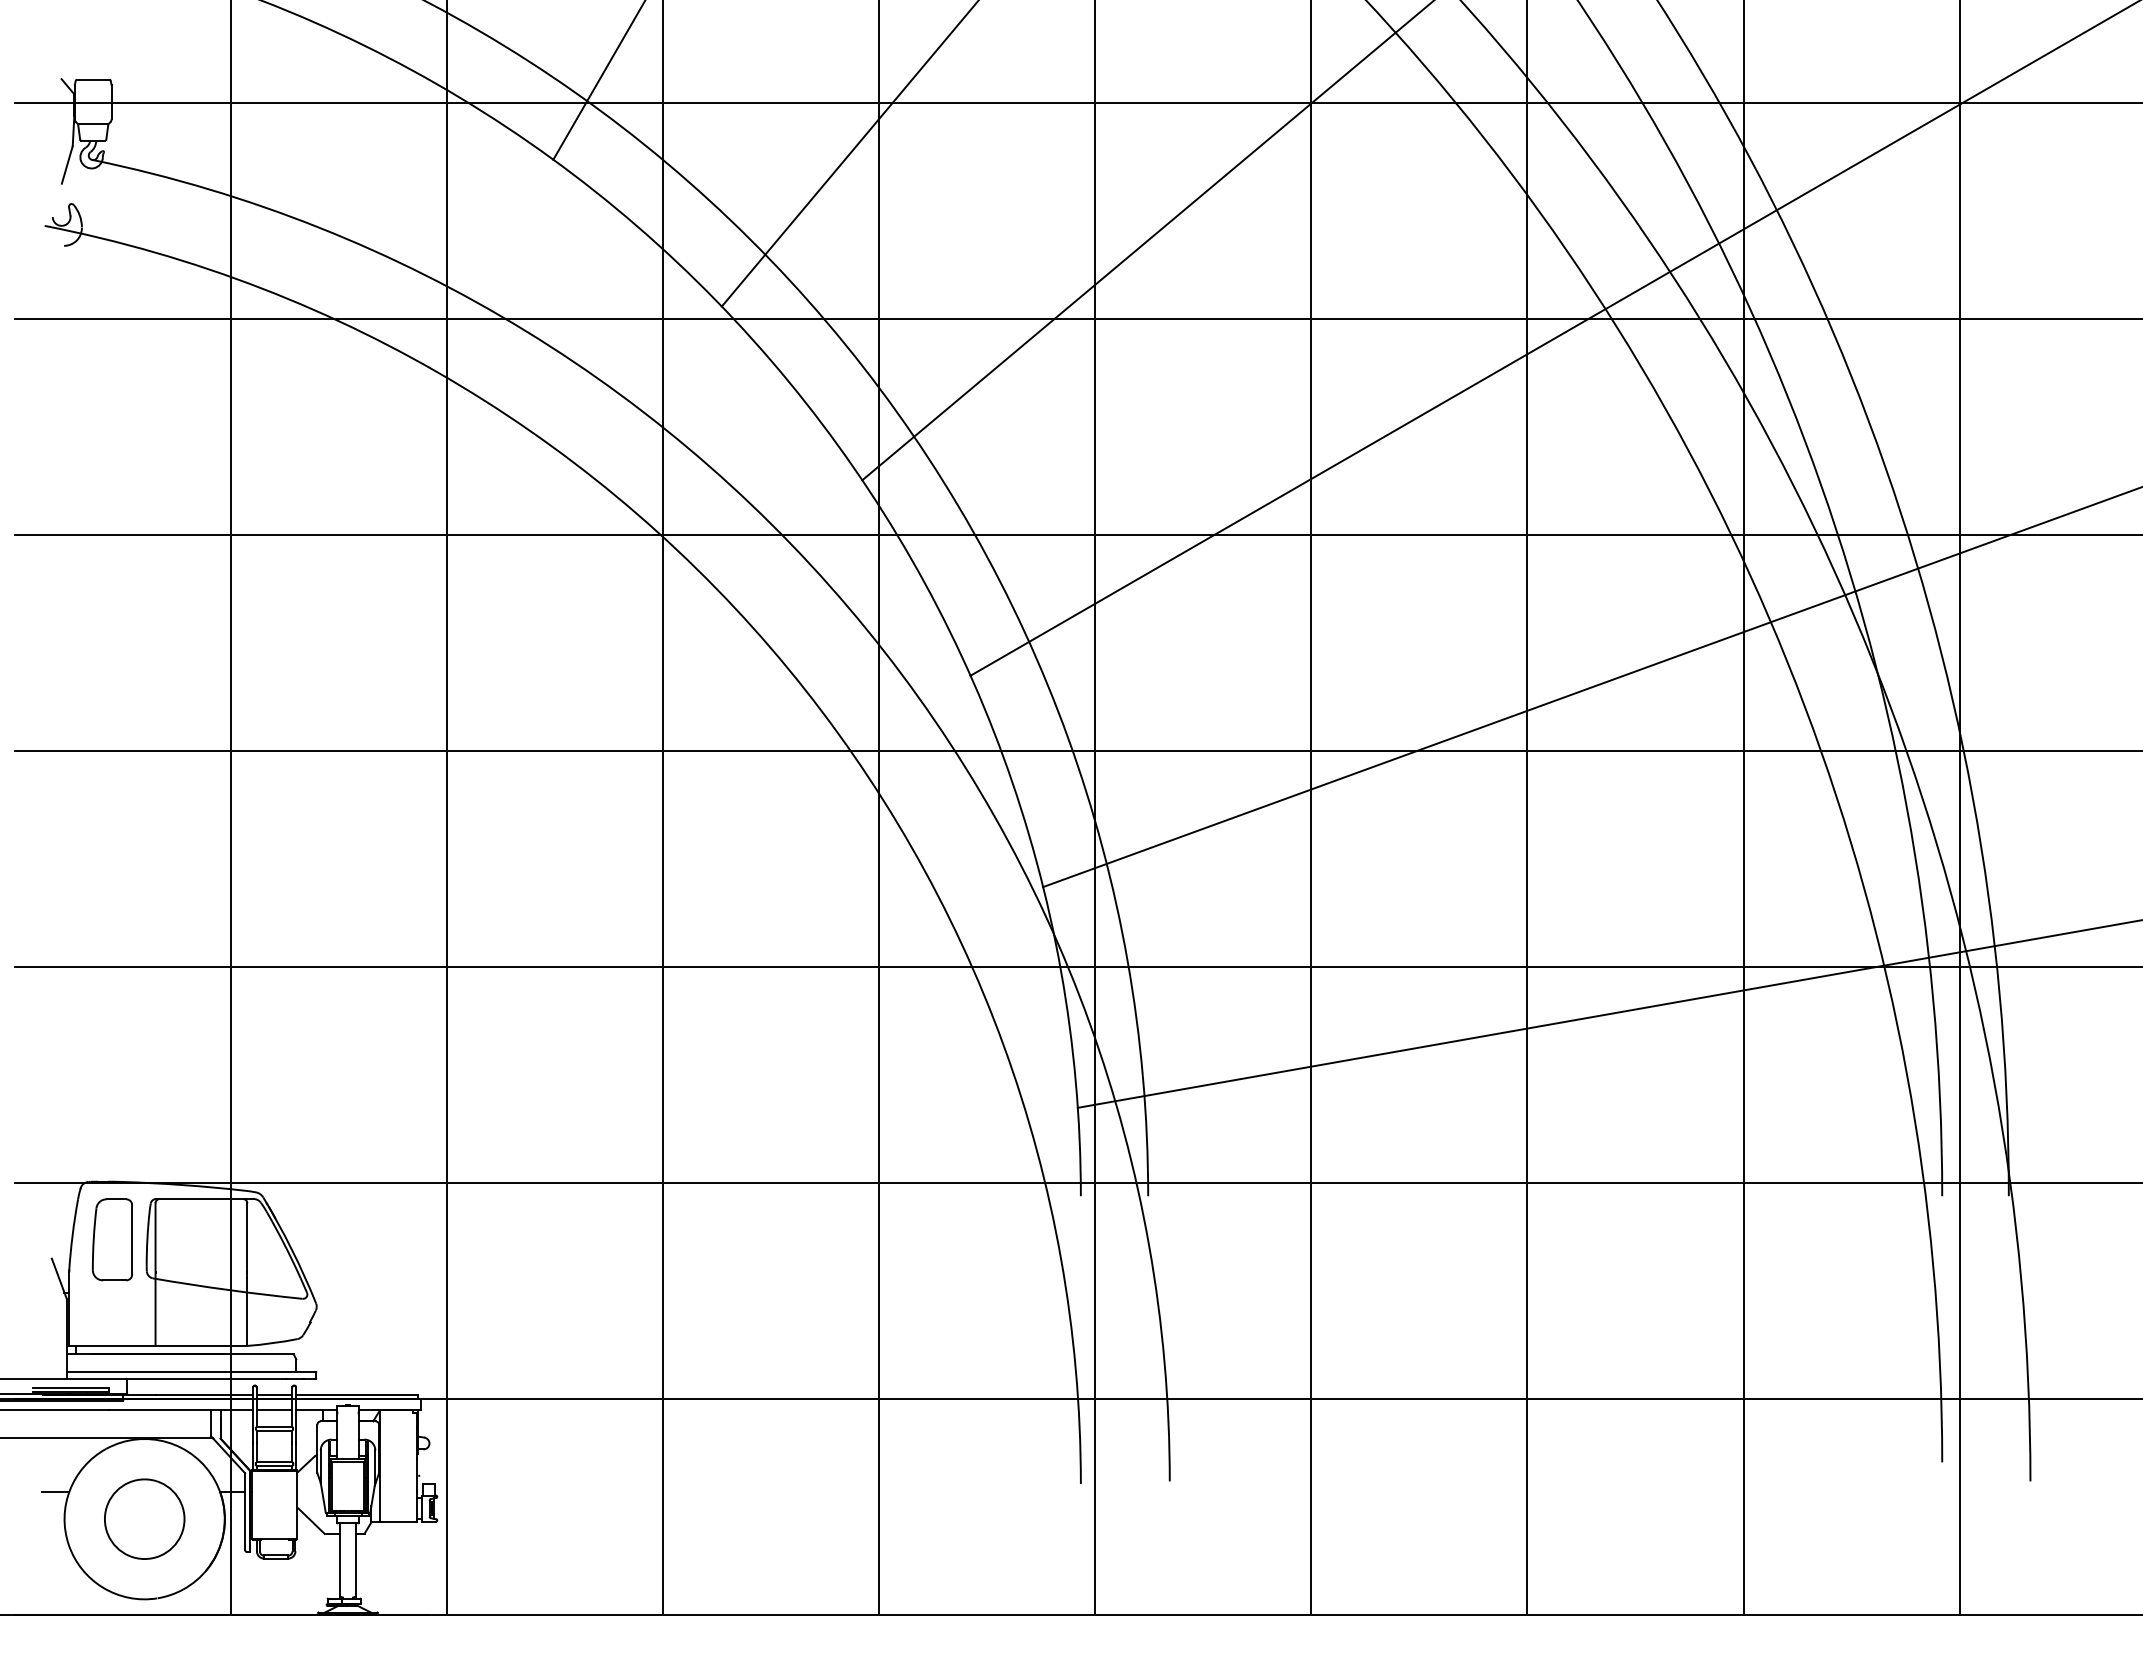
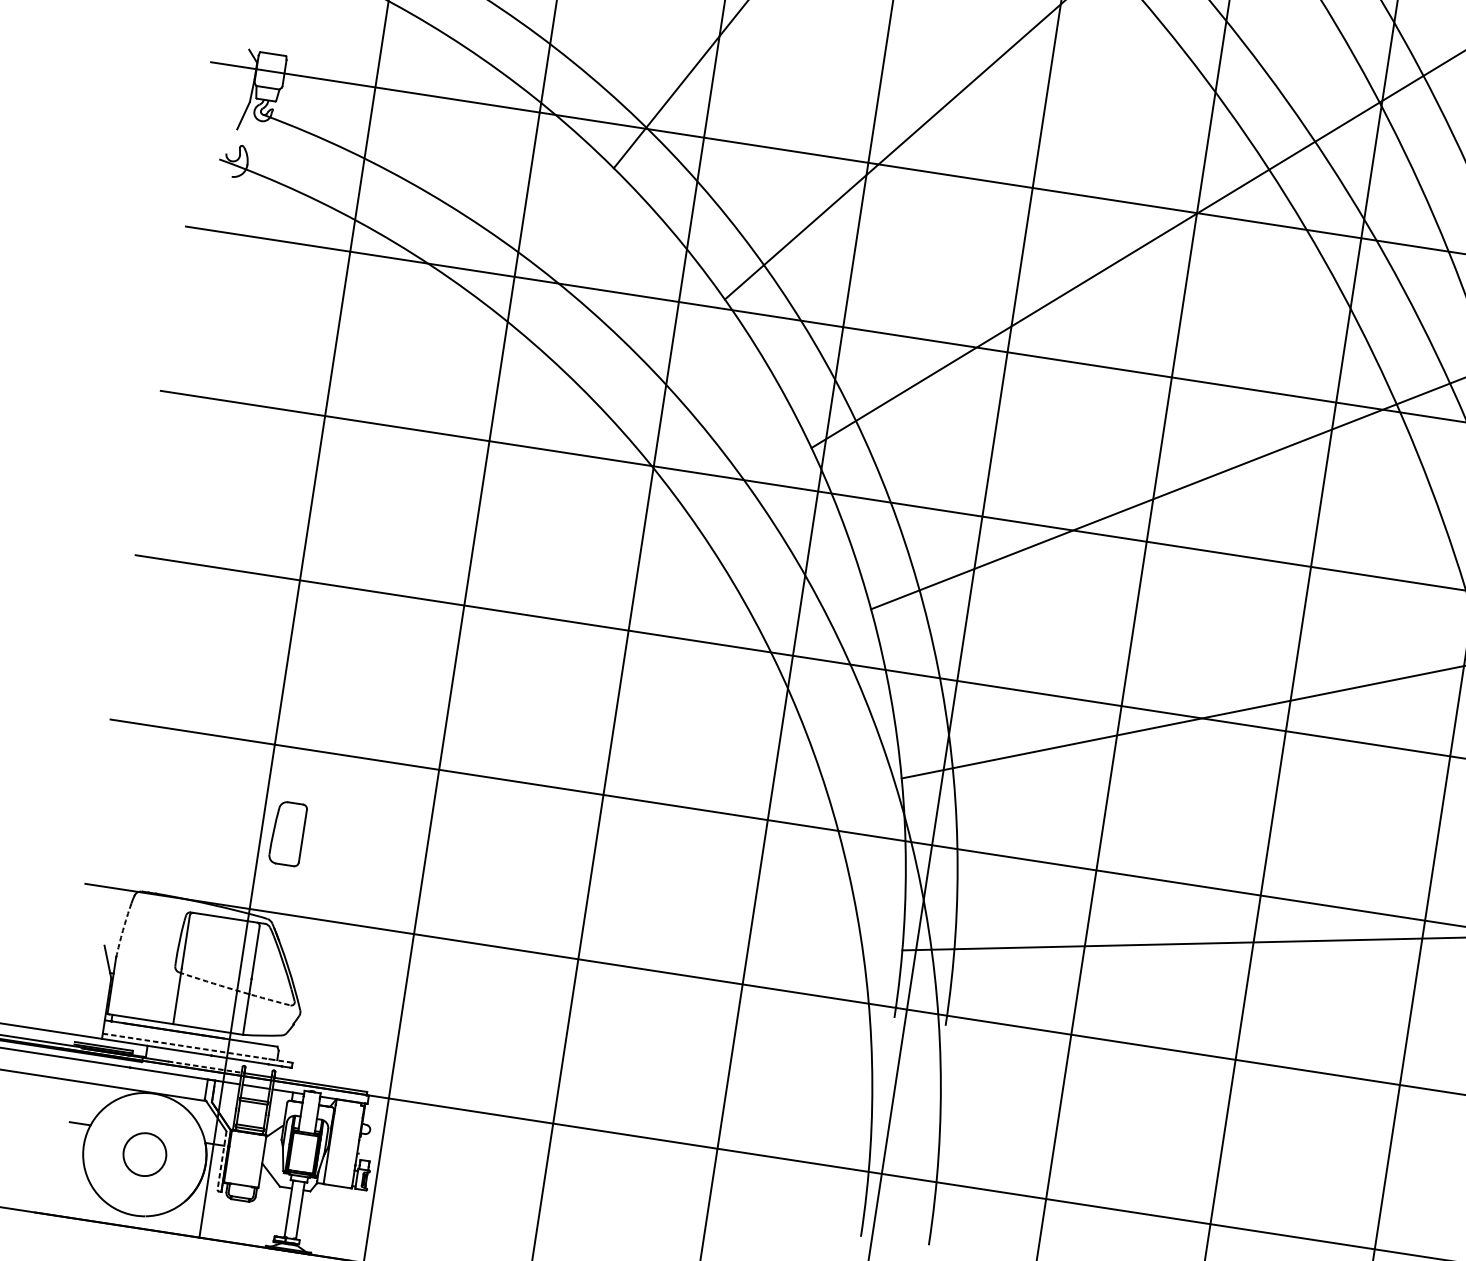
arc: (72, 1235) -> (122, 930), solid -> dashed
part: (111, 1239) -> (287, 833), moved
arc: (227, 1289) -> (234, 989), solid -> dashed
line: (191, 1372) -> (197, 1048), solid -> dashed
line: (205, 1394) -> (205, 1066), solid -> dashed
line: (245, 1512) -> (222, 1161), solid -> dashed
circle: (144, 1518) -> (144, 1154), size x0.7

